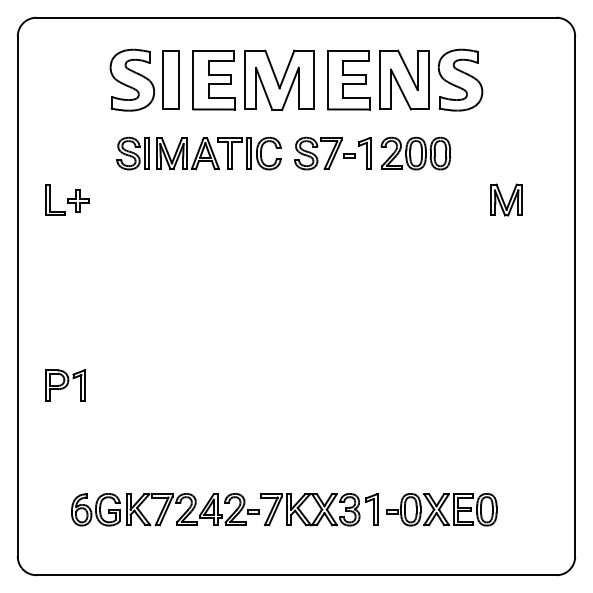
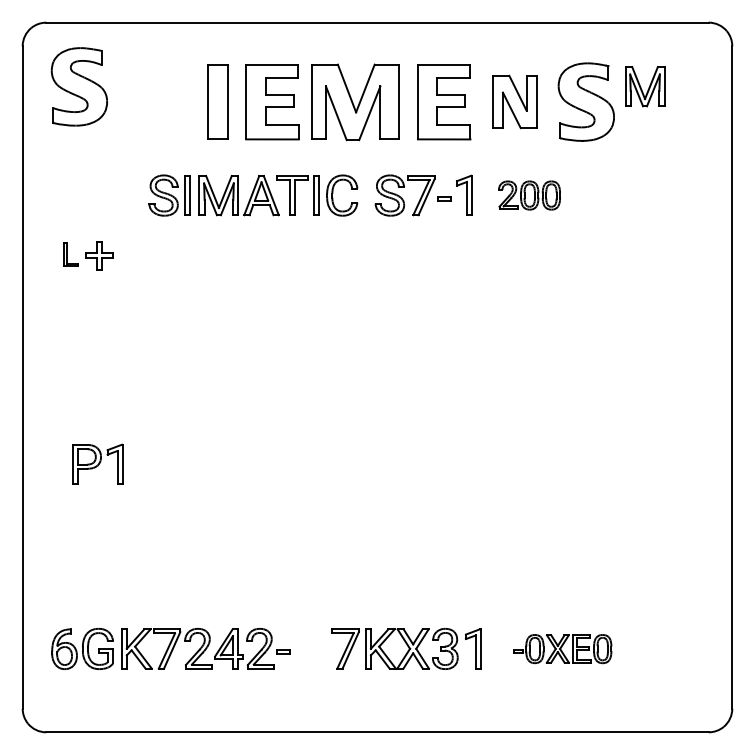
part: (131, 79) -> (78, 85), moved
part: (404, 79) -> (514, 101), size x0.7
part: (415, 153) -> (528, 195), size x0.7
part: (55, 199) -> (70, 254), size x0.6
part: (506, 199) -> (644, 85), moved
part: (65, 385) -> (97, 464), moved
part: (165, 509) -> (171, 648), moved
part: (441, 509) -> (562, 648), size x0.7

